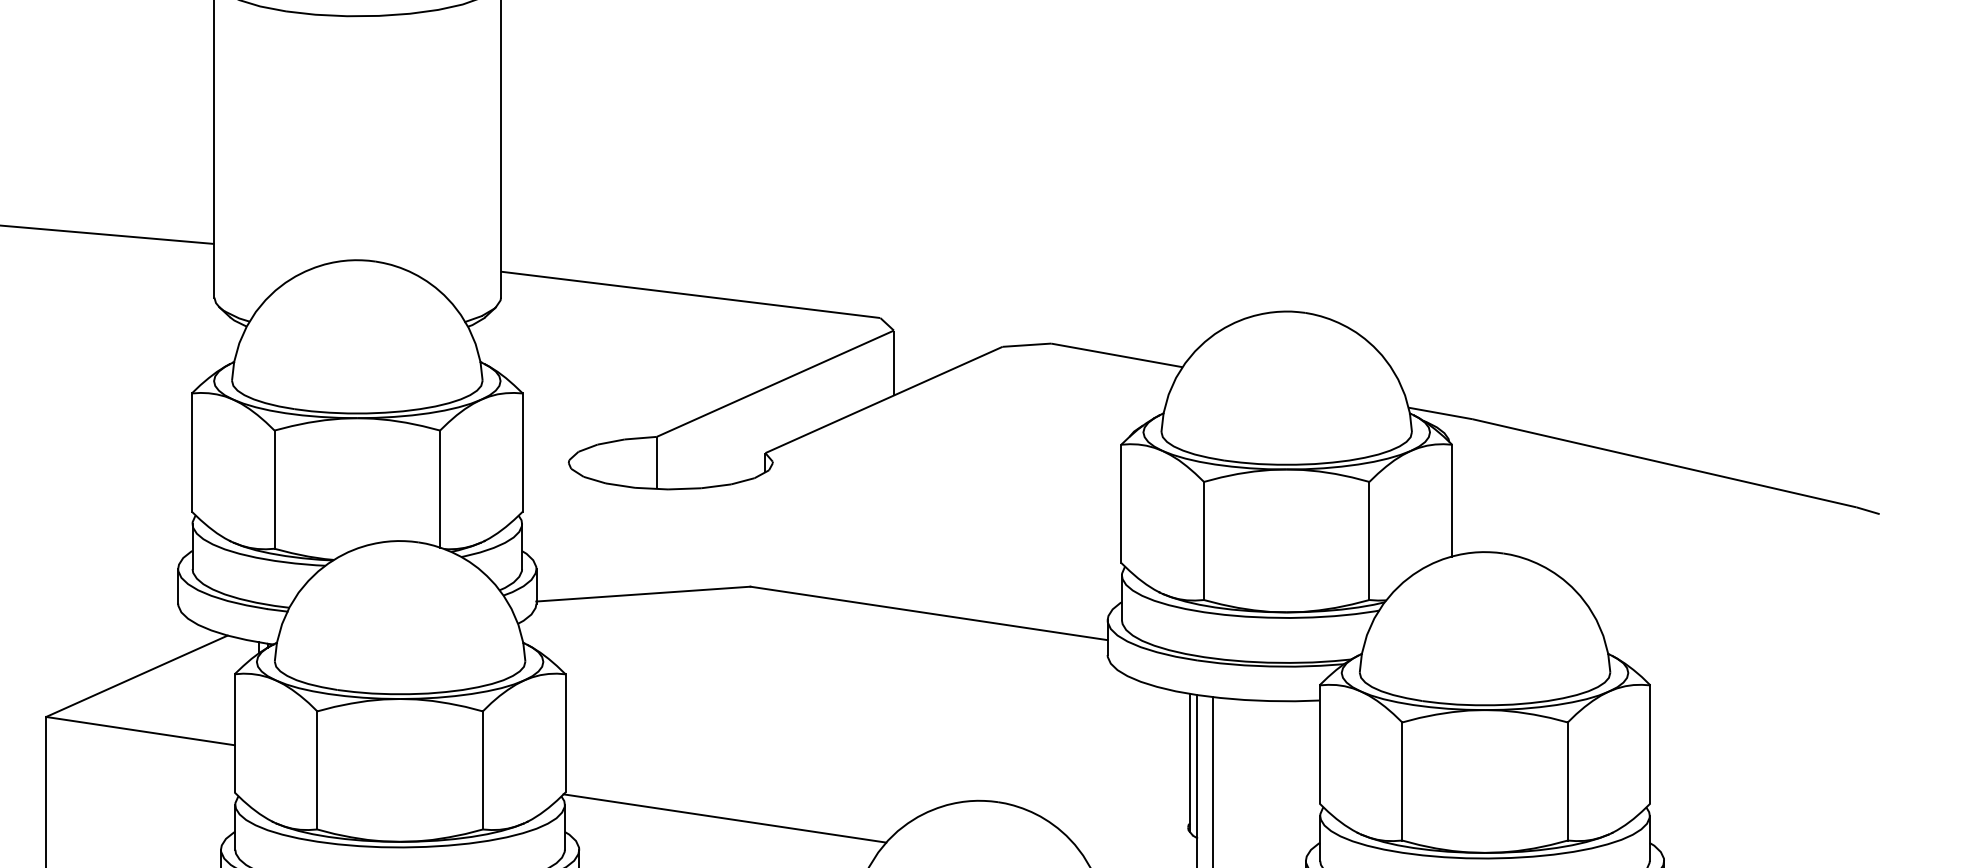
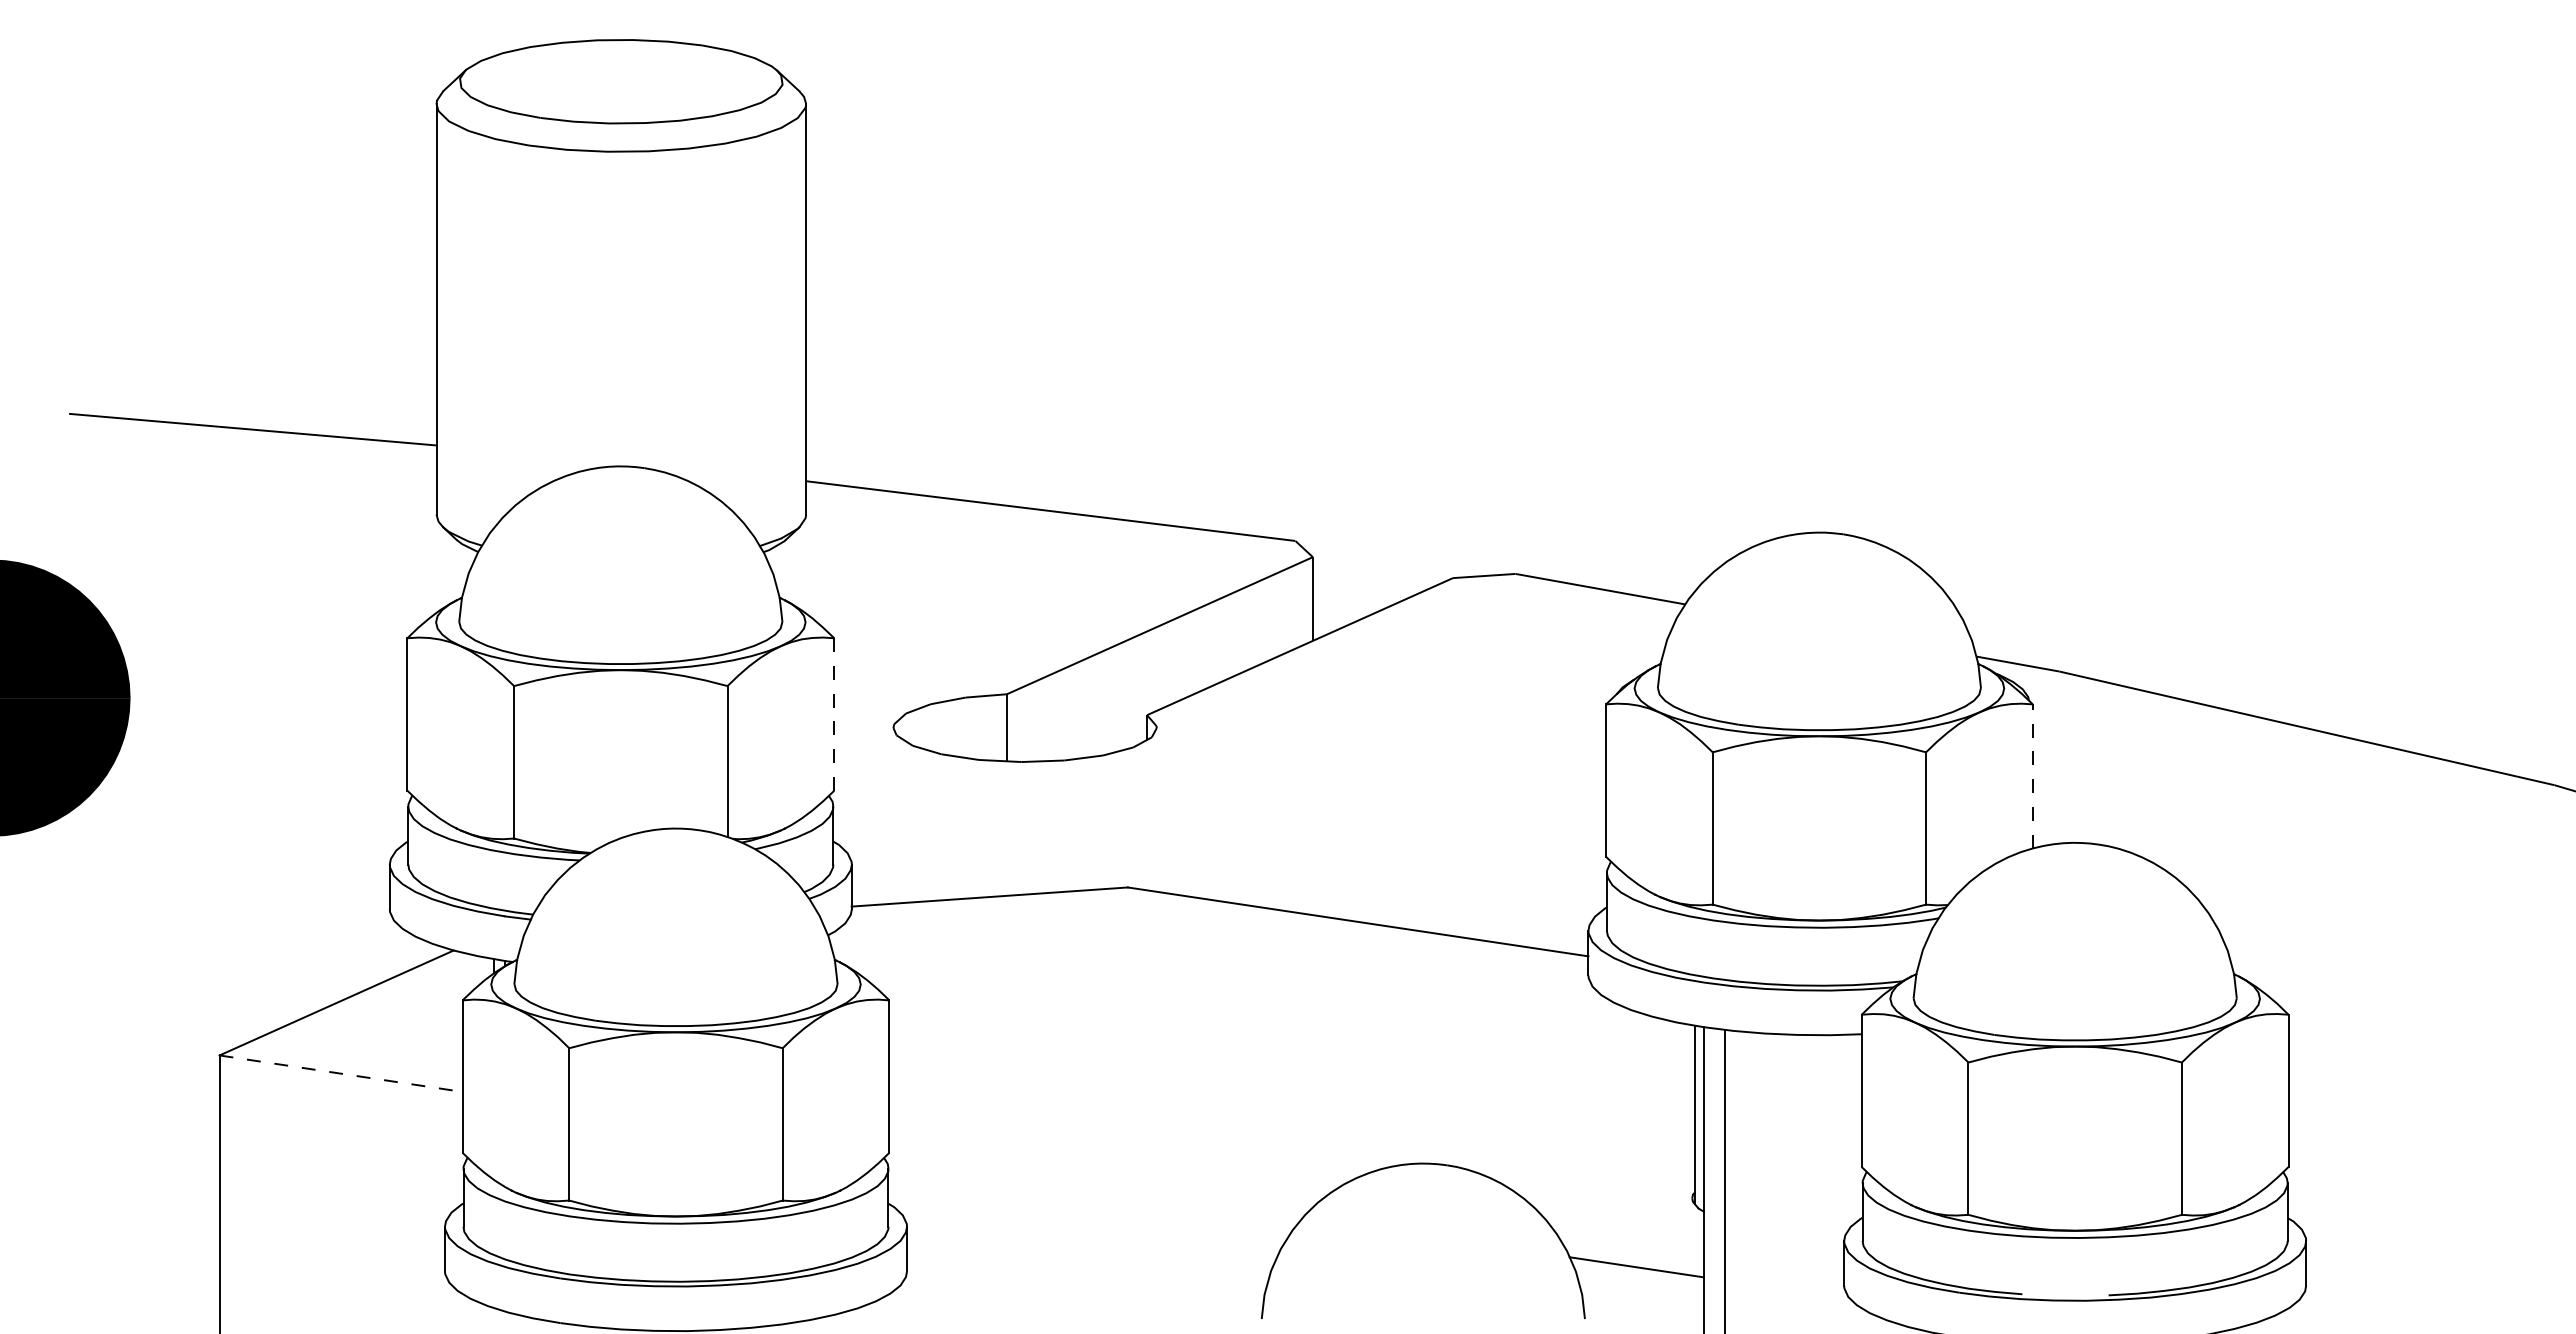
line: (523, 451) -> (834, 713), solid -> dashed
line: (1451, 499) -> (2032, 775), solid -> dashed
line: (140, 730) -> (341, 1073), solid -> dashed
line: (724, 818) -> (1094, 1186), removed

